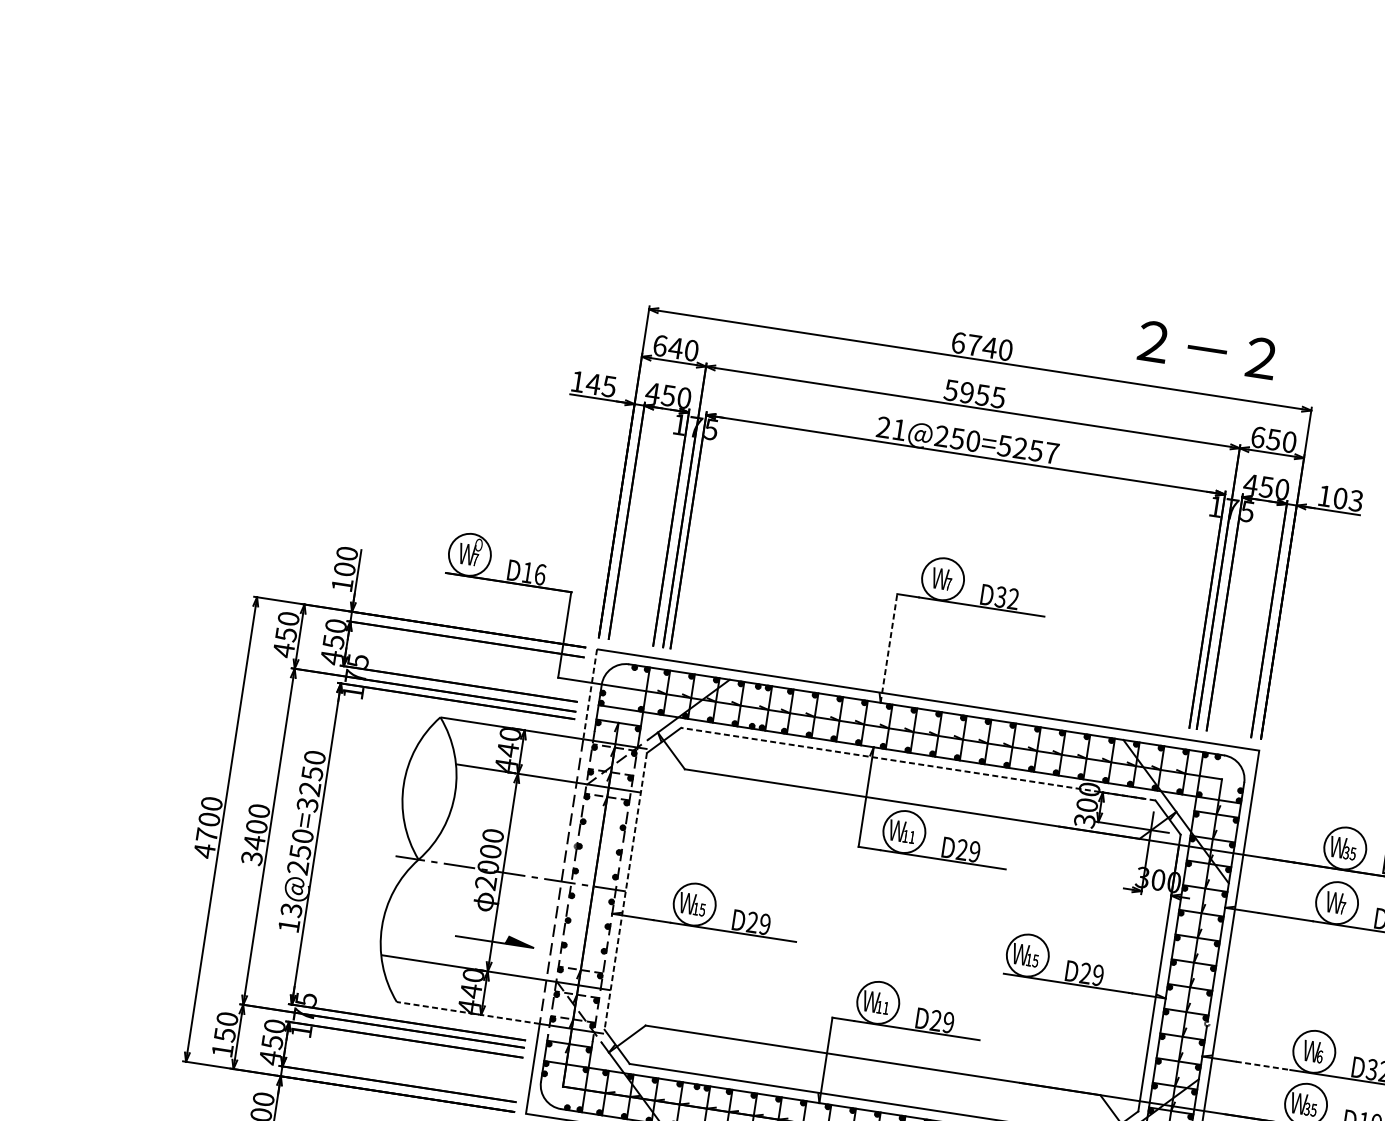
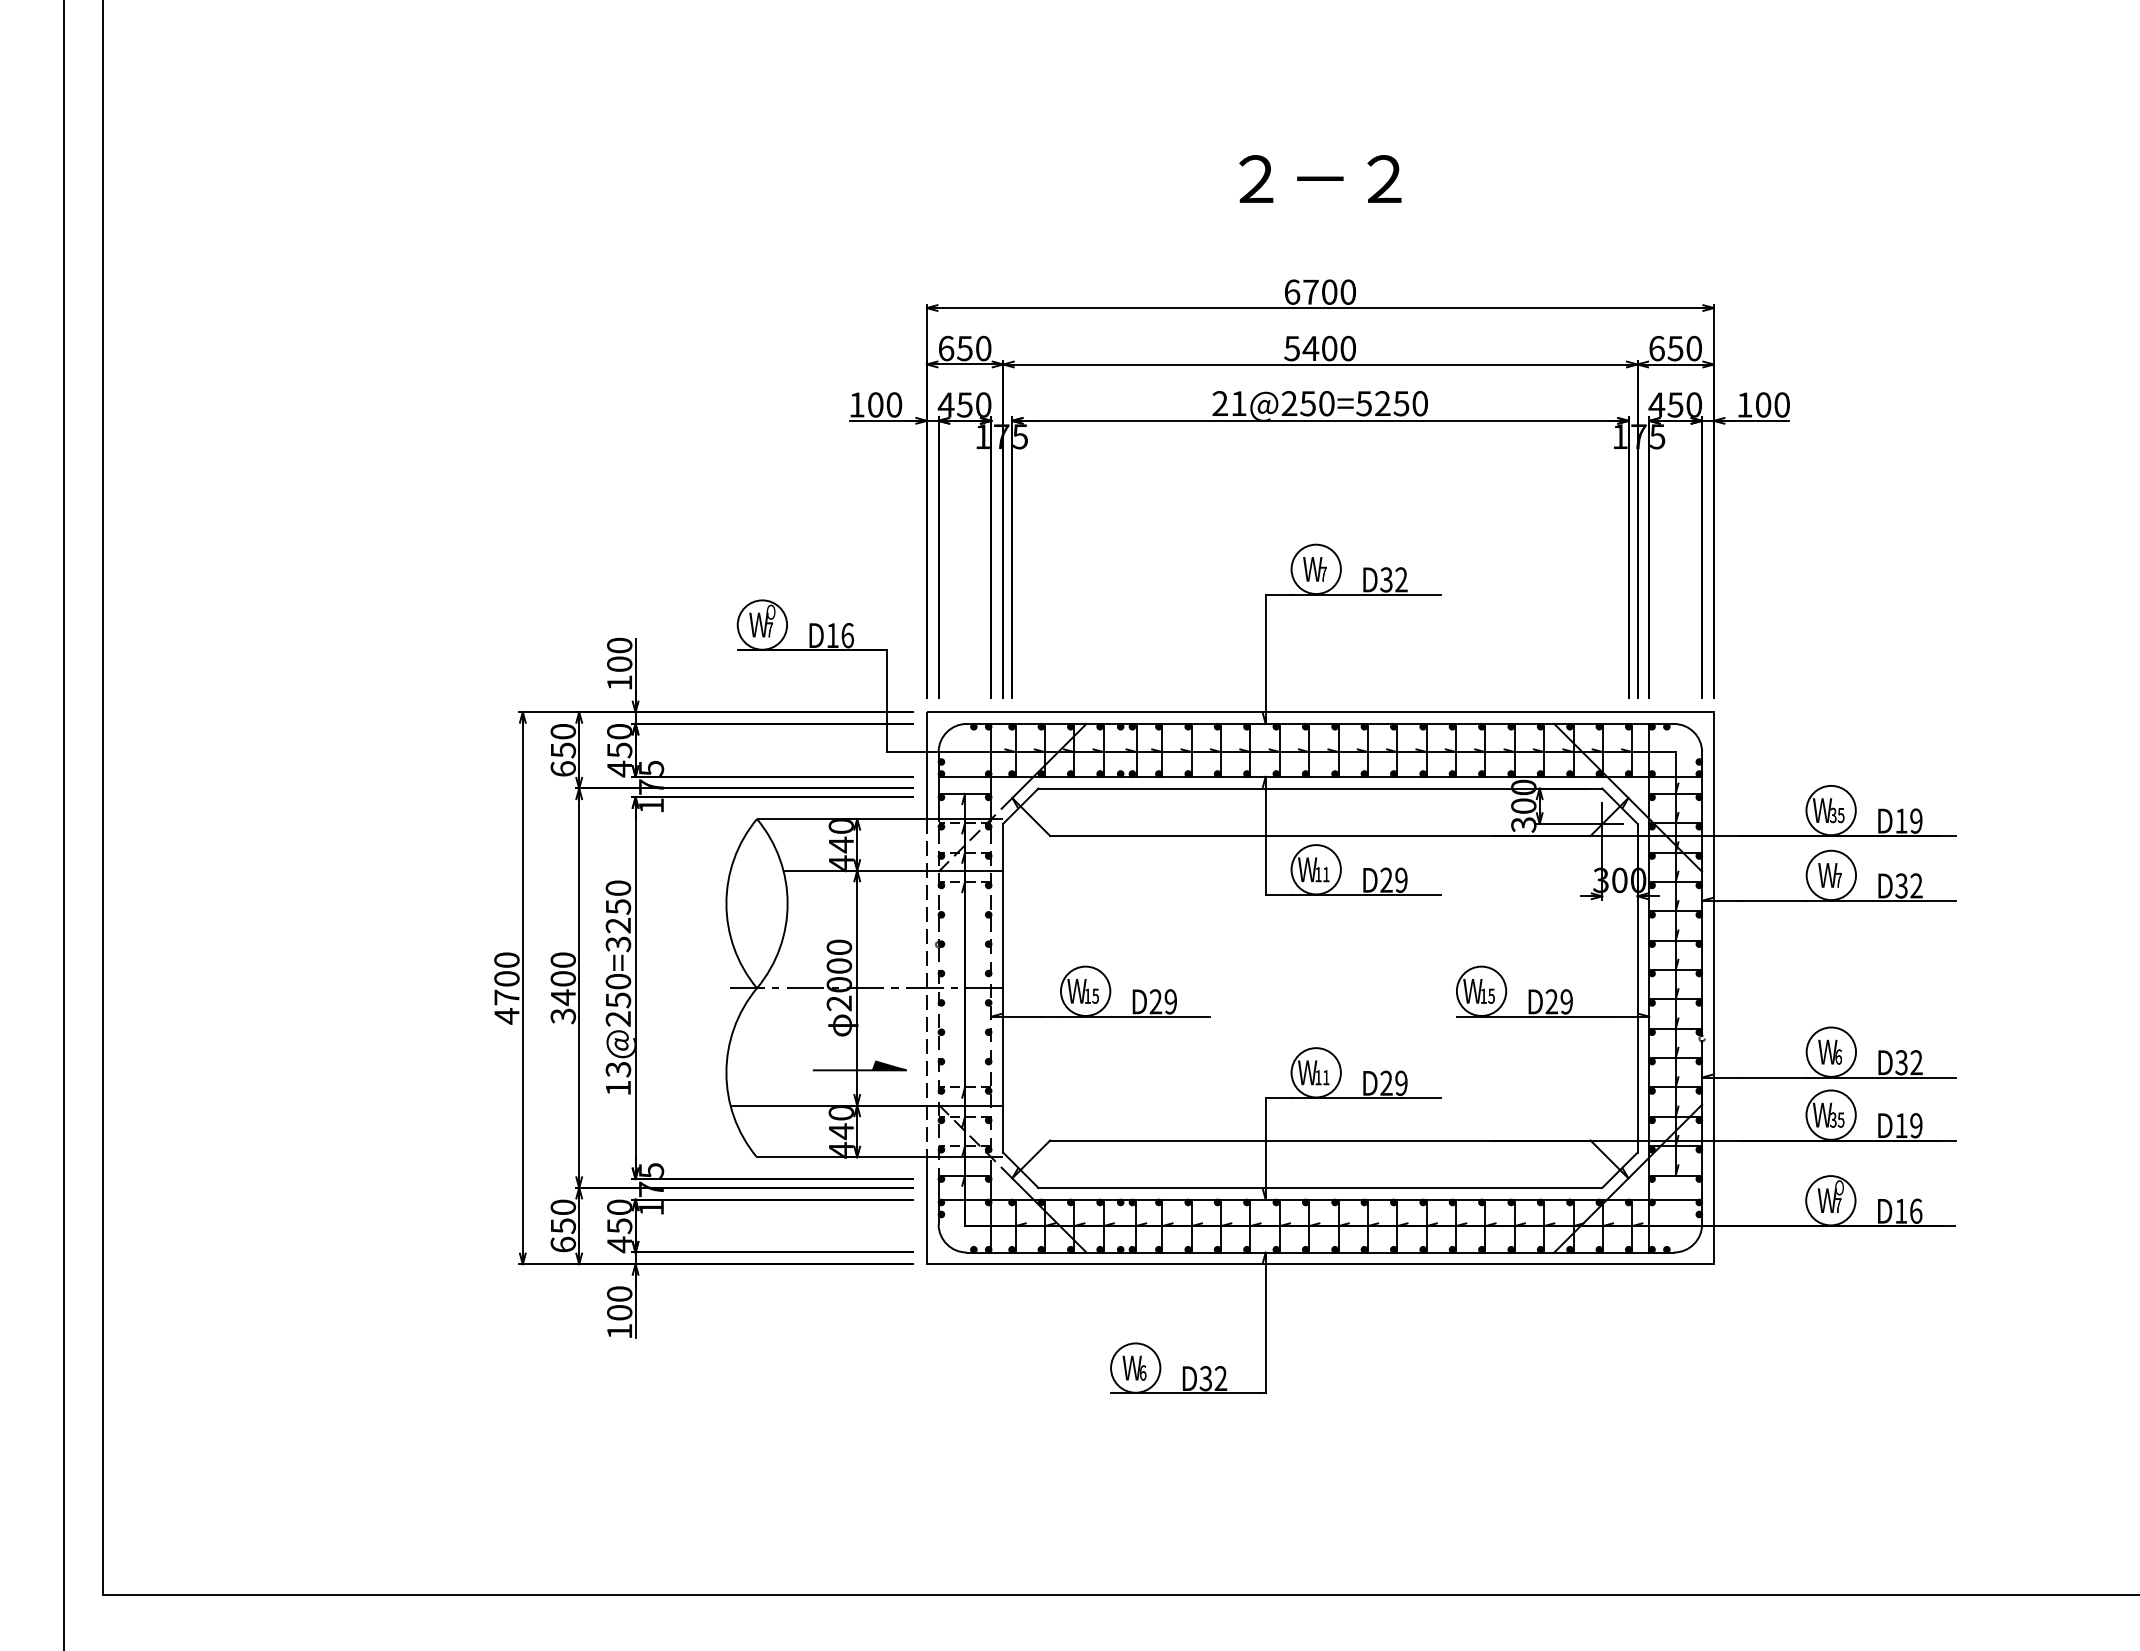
text: (990, 347) -> (1329, 291), 6740 -> 6700
text: (675, 348) -> (964, 348), 640 -> 650
text: (1207, 349) -> (1320, 178), moved
text: (601, 384) -> (884, 404), 145 -> 100
text: (981, 395) -> (1328, 348), 5955 -> 5400
text: (1052, 453) -> (1420, 403), 21@250=5257 -> 21@250=5250
text: (1355, 500) -> (1781, 404), 103 -> 100
line: (888, 648) -> (1265, 659), dashed -> solid
text: (284, 649) -> (563, 768), 450 -> 650
line: (589, 694) -> (926, 766), dashed -> solid
line: (918, 764) -> (1320, 788), dashed -> solid
line: (625, 891) -> (1003, 988), dashed -> solid
line: (467, 1013) -> (841, 1157), dashed -> solid
text: (222, 1050) -> (563, 1244), 150 -> 650
line: (1263, 1065) -> (1774, 1077), dashed -> solid

